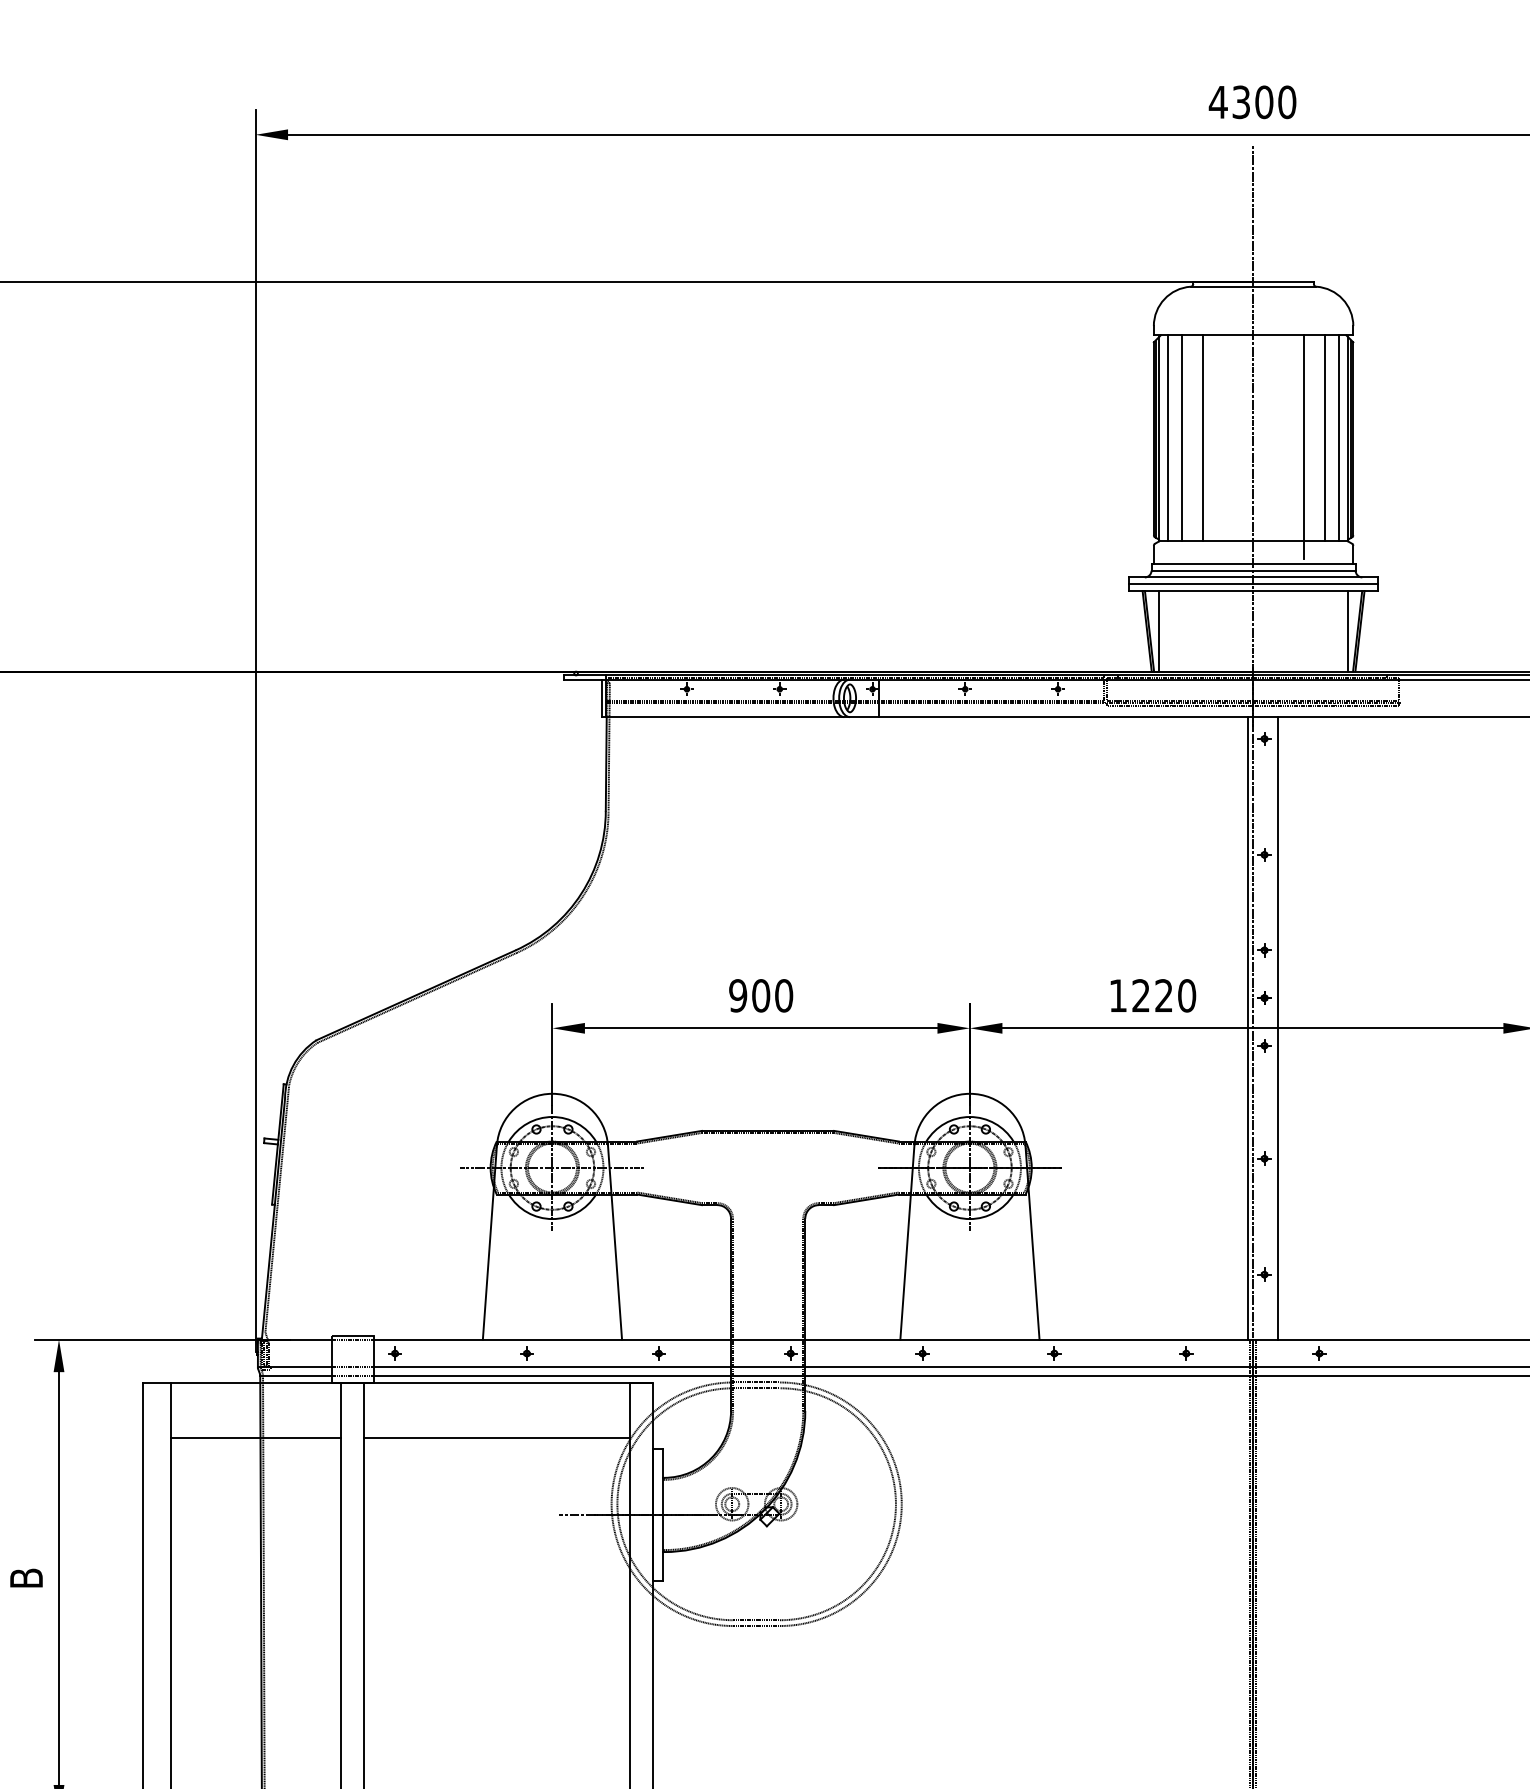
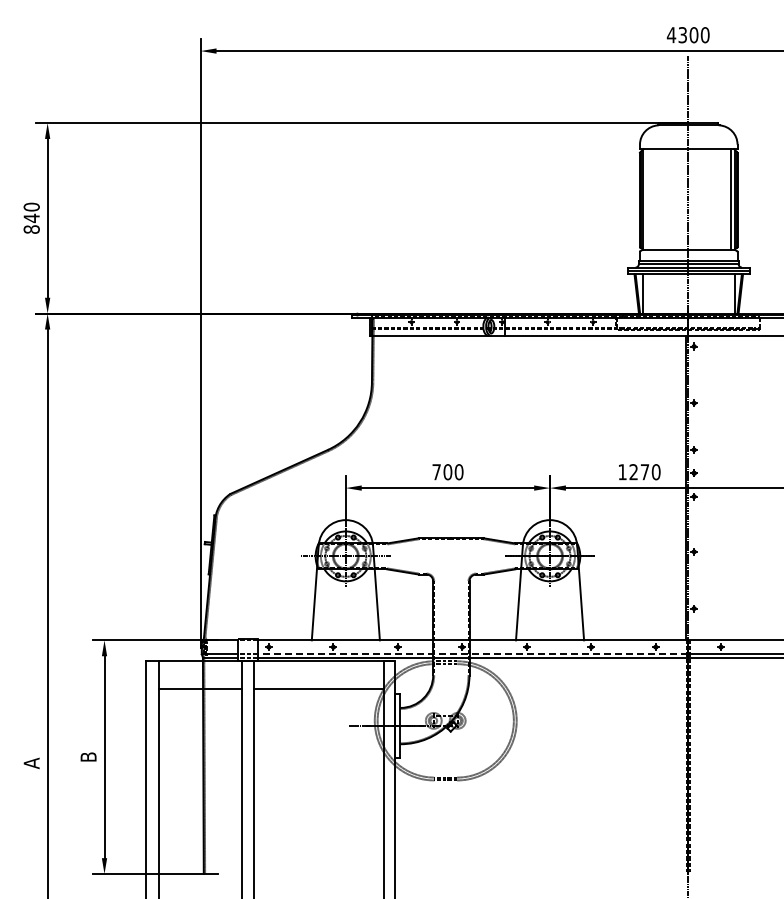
line: (1167, 438) -> (646, 199), removed
line: (1181, 438) -> (653, 199), removed
line: (1203, 438) -> (664, 199), removed
line: (1324, 438) -> (723, 199), removed
line: (1304, 446) -> (713, 203), removed
text: (737, 996) -> (436, 472), 900 -> 700
text: (1163, 996) -> (644, 472), 1220 -> 1270
line: (1277, 1027) -> (700, 487), removed
line: (811, 1366) -> (472, 653), solid -> dashed

